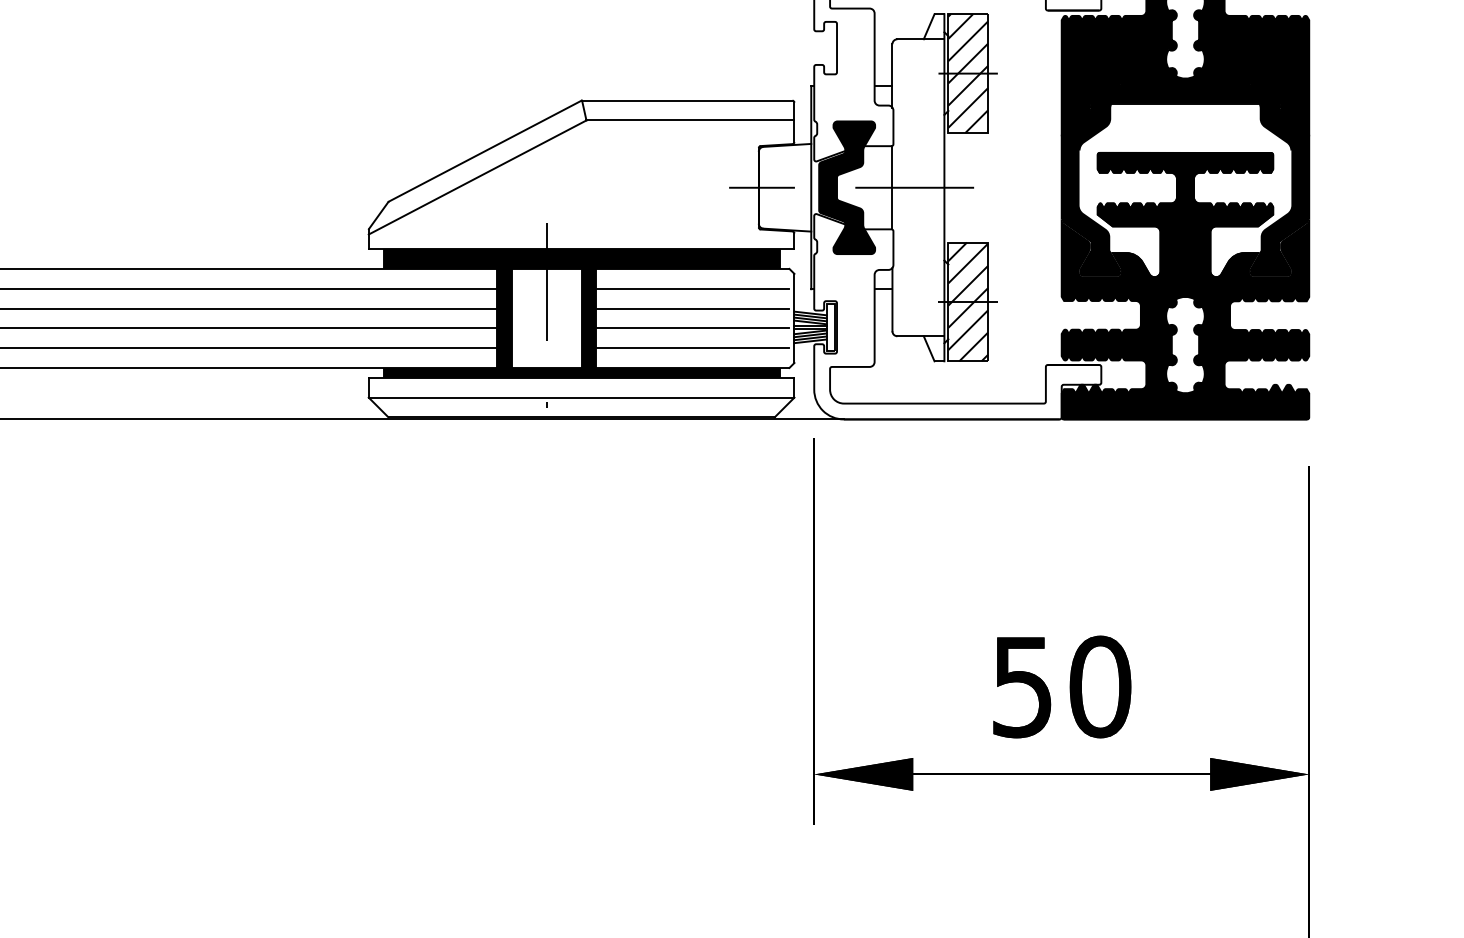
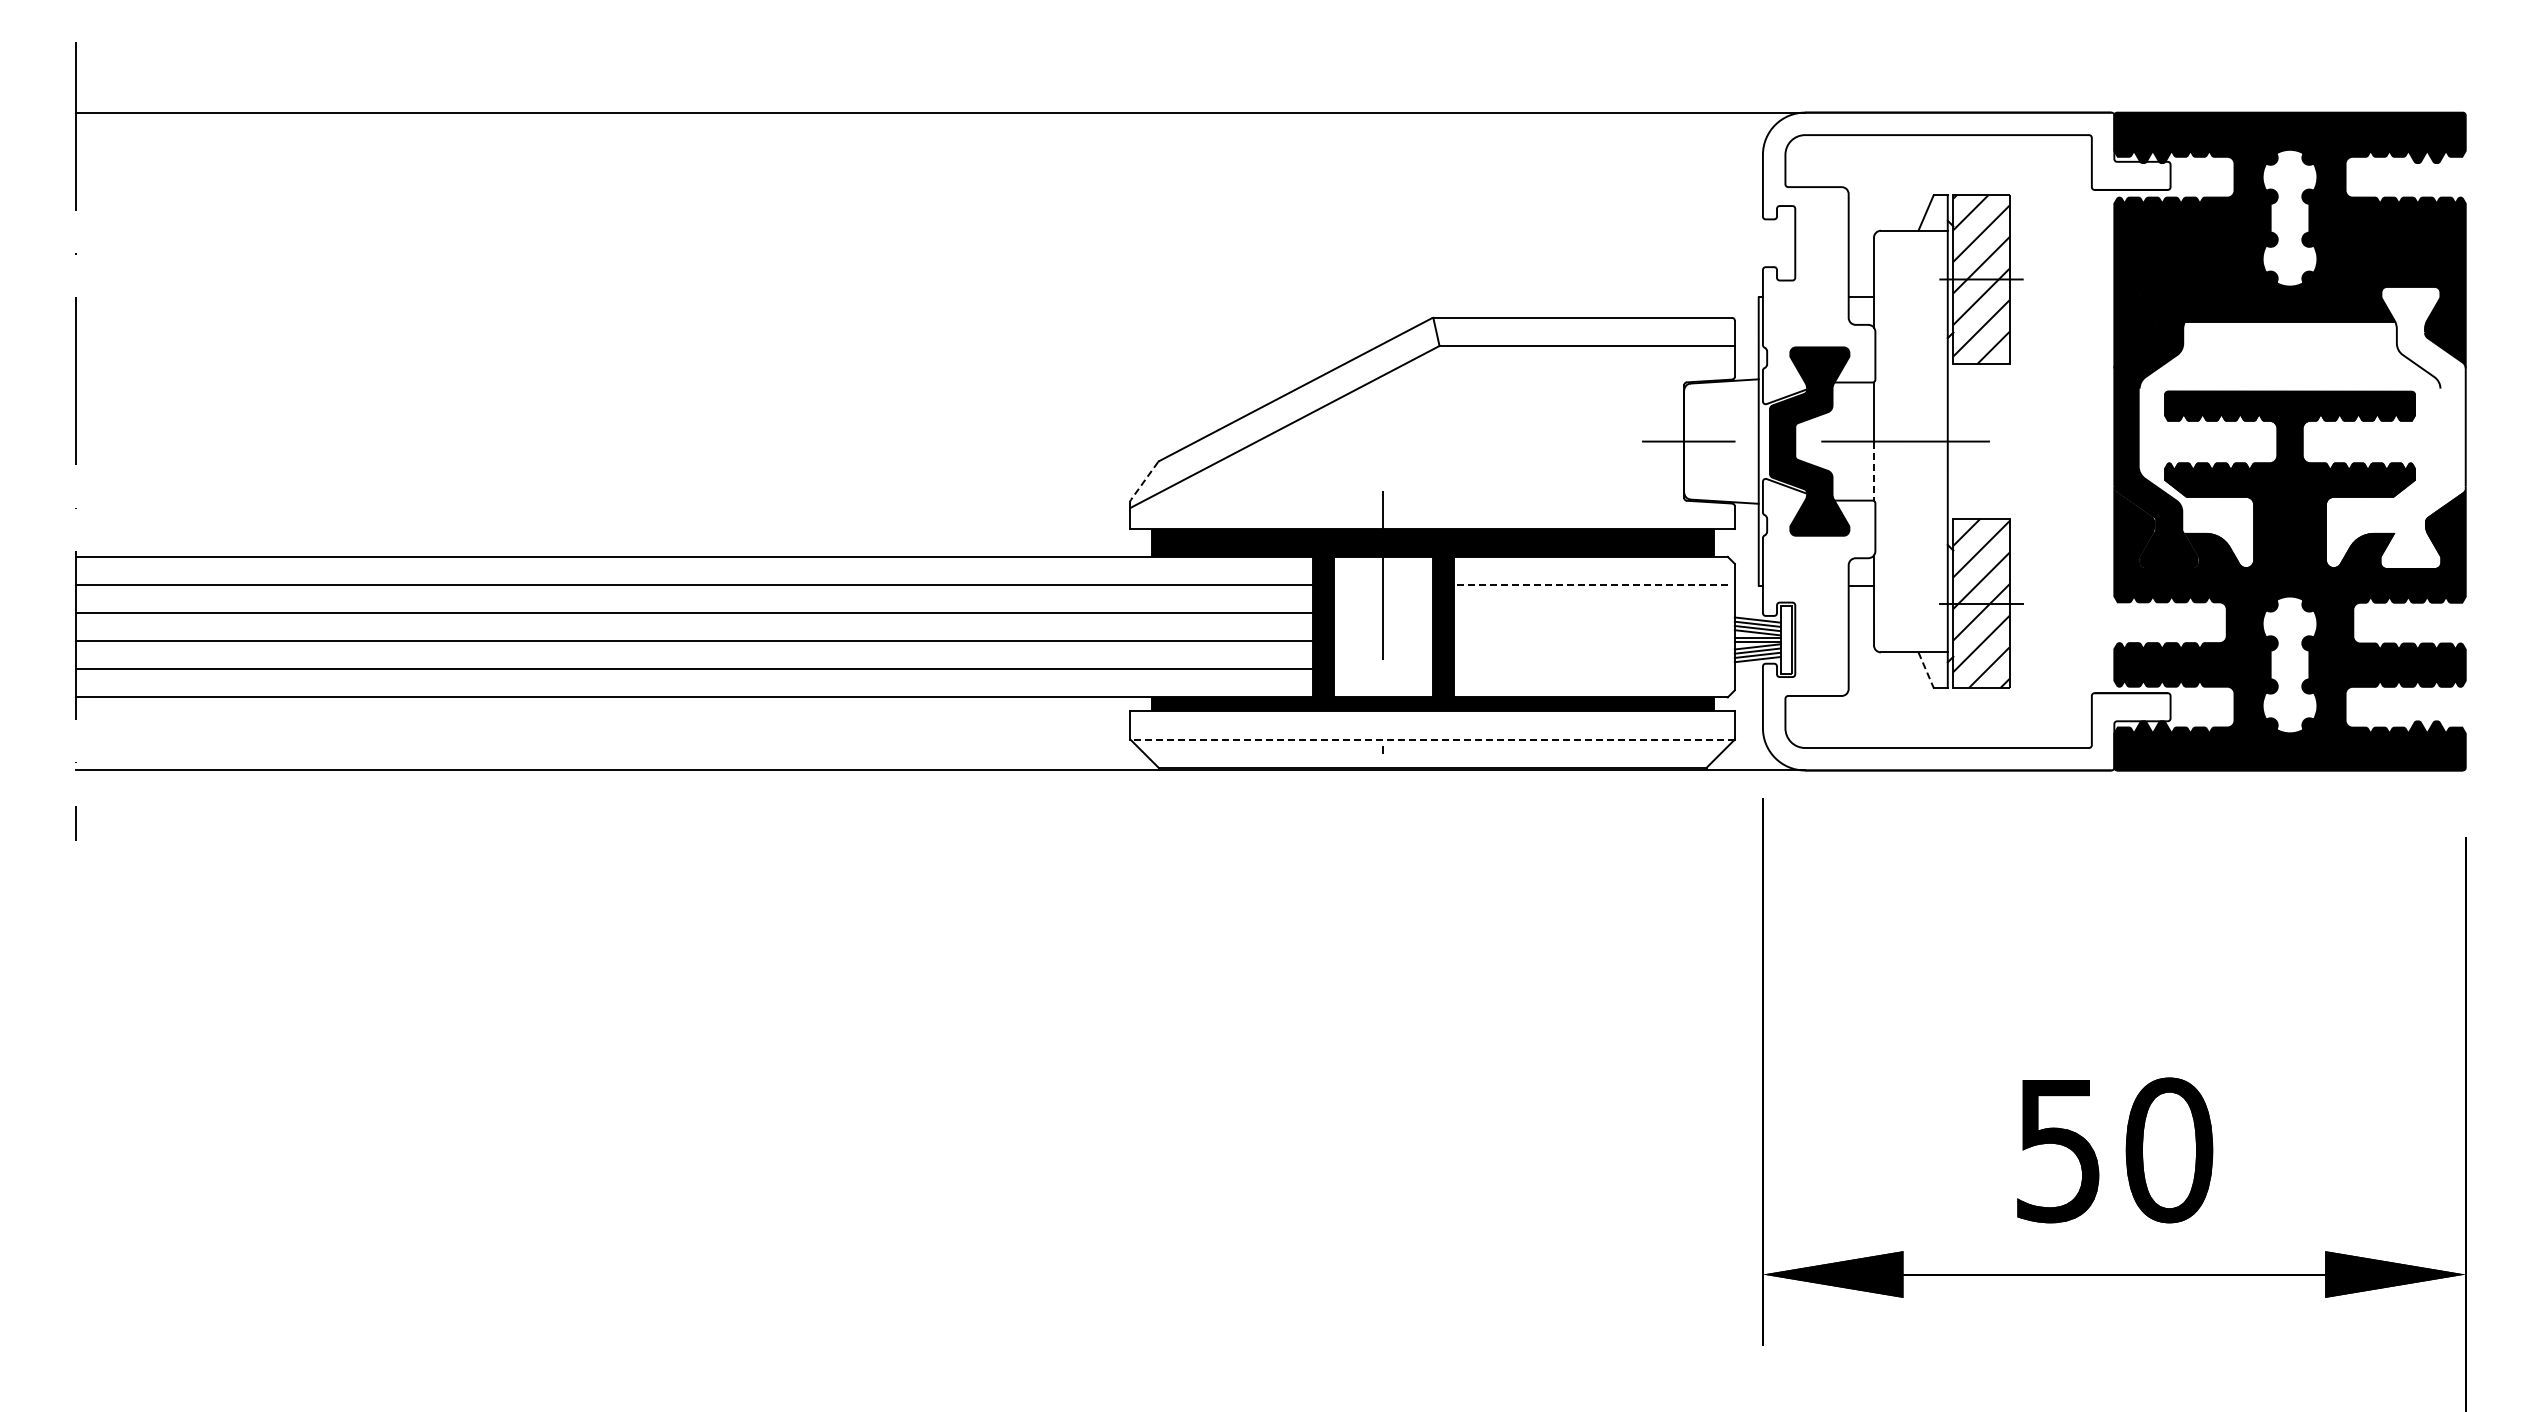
fill: (1279, 177) -> (2423, 427), removed
line: (892, 208) -> (1873, 471), solid -> dashed
line: (378, 215) -> (1144, 481), solid -> dashed
line: (692, 288) -> (1590, 584), solid -> dashed
line: (692, 308) -> (1590, 613), removed
line: (692, 328) -> (1590, 641), removed
line: (692, 348) -> (1590, 669), removed
line: (929, 349) -> (1926, 670), solid -> dashed
line: (581, 397) -> (1432, 739), solid -> dashed

